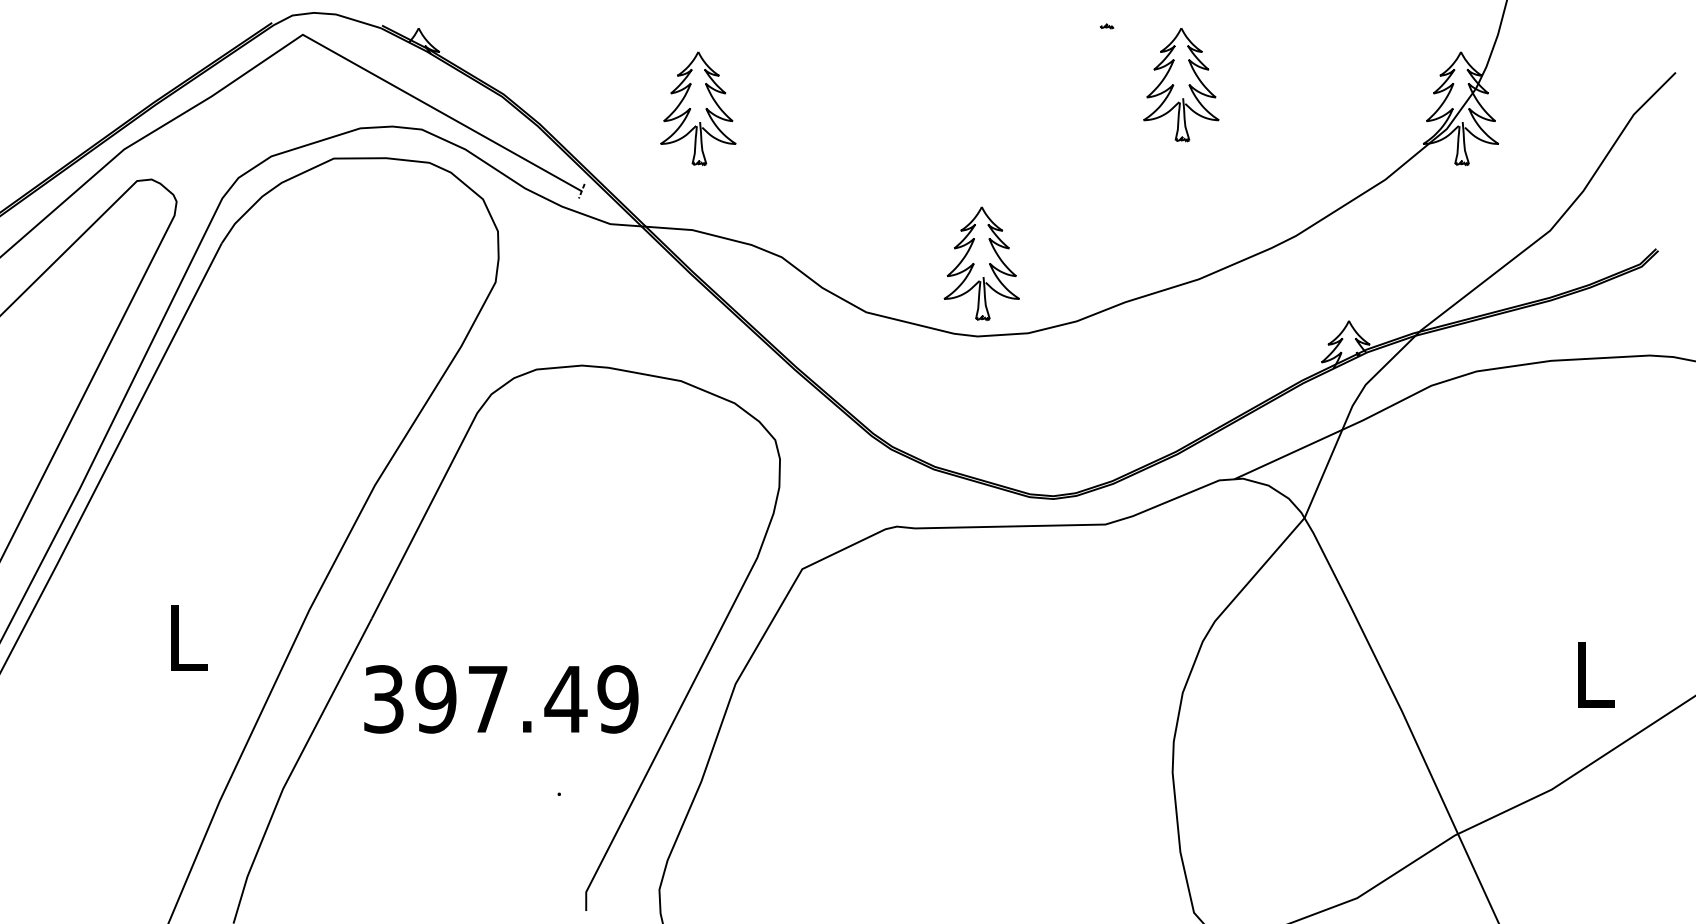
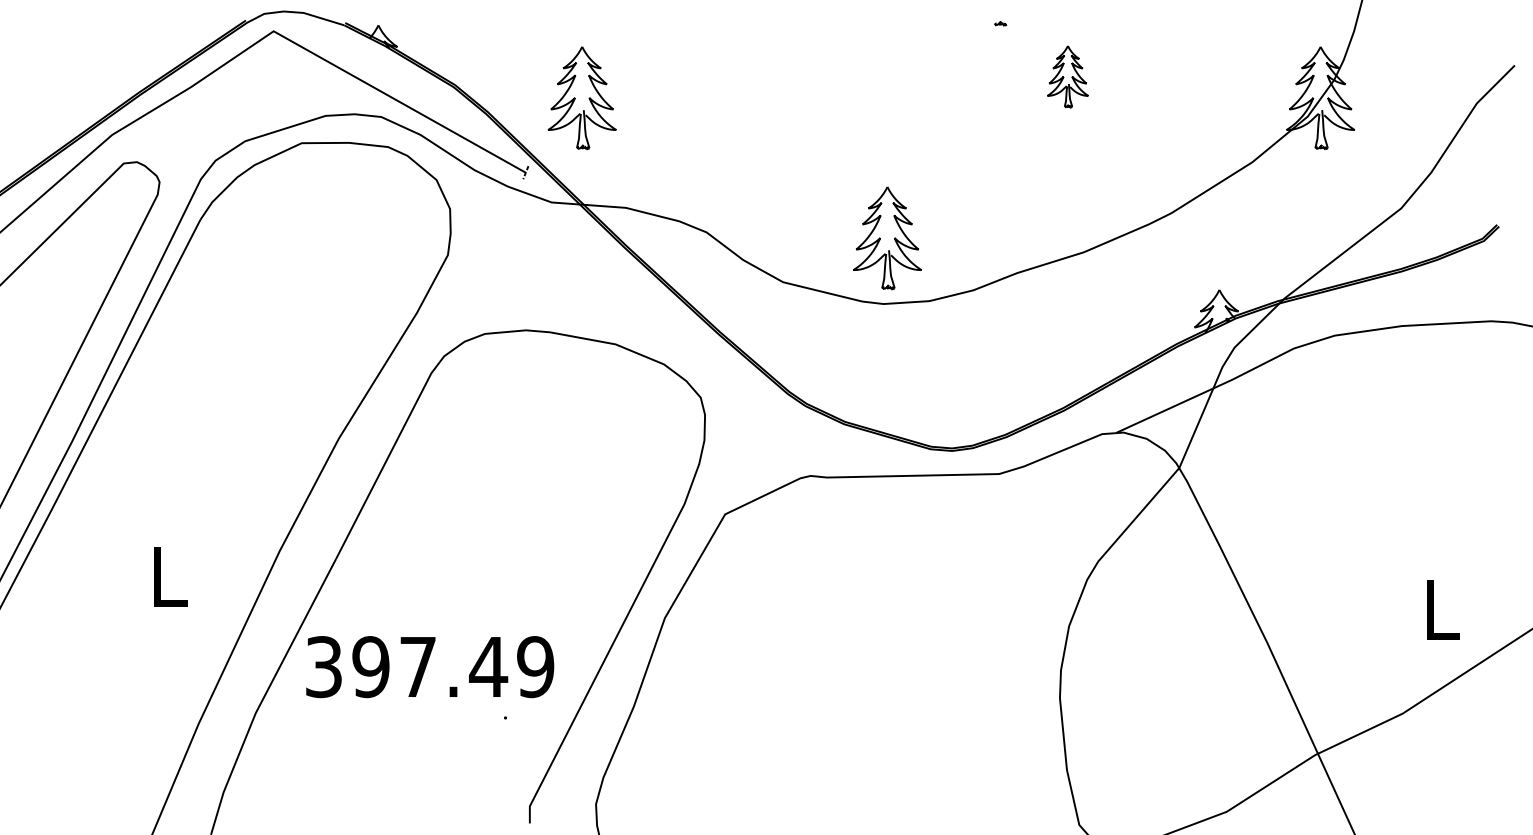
part: (1180, 84) -> (1067, 76), size x0.6
part: (697, 109) -> (581, 98), moved
text: (501, 699) -> (430, 667), moved

